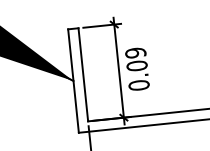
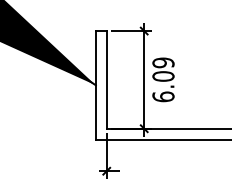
text: (139, 85) -> (163, 96), 0.09 -> 6.09

